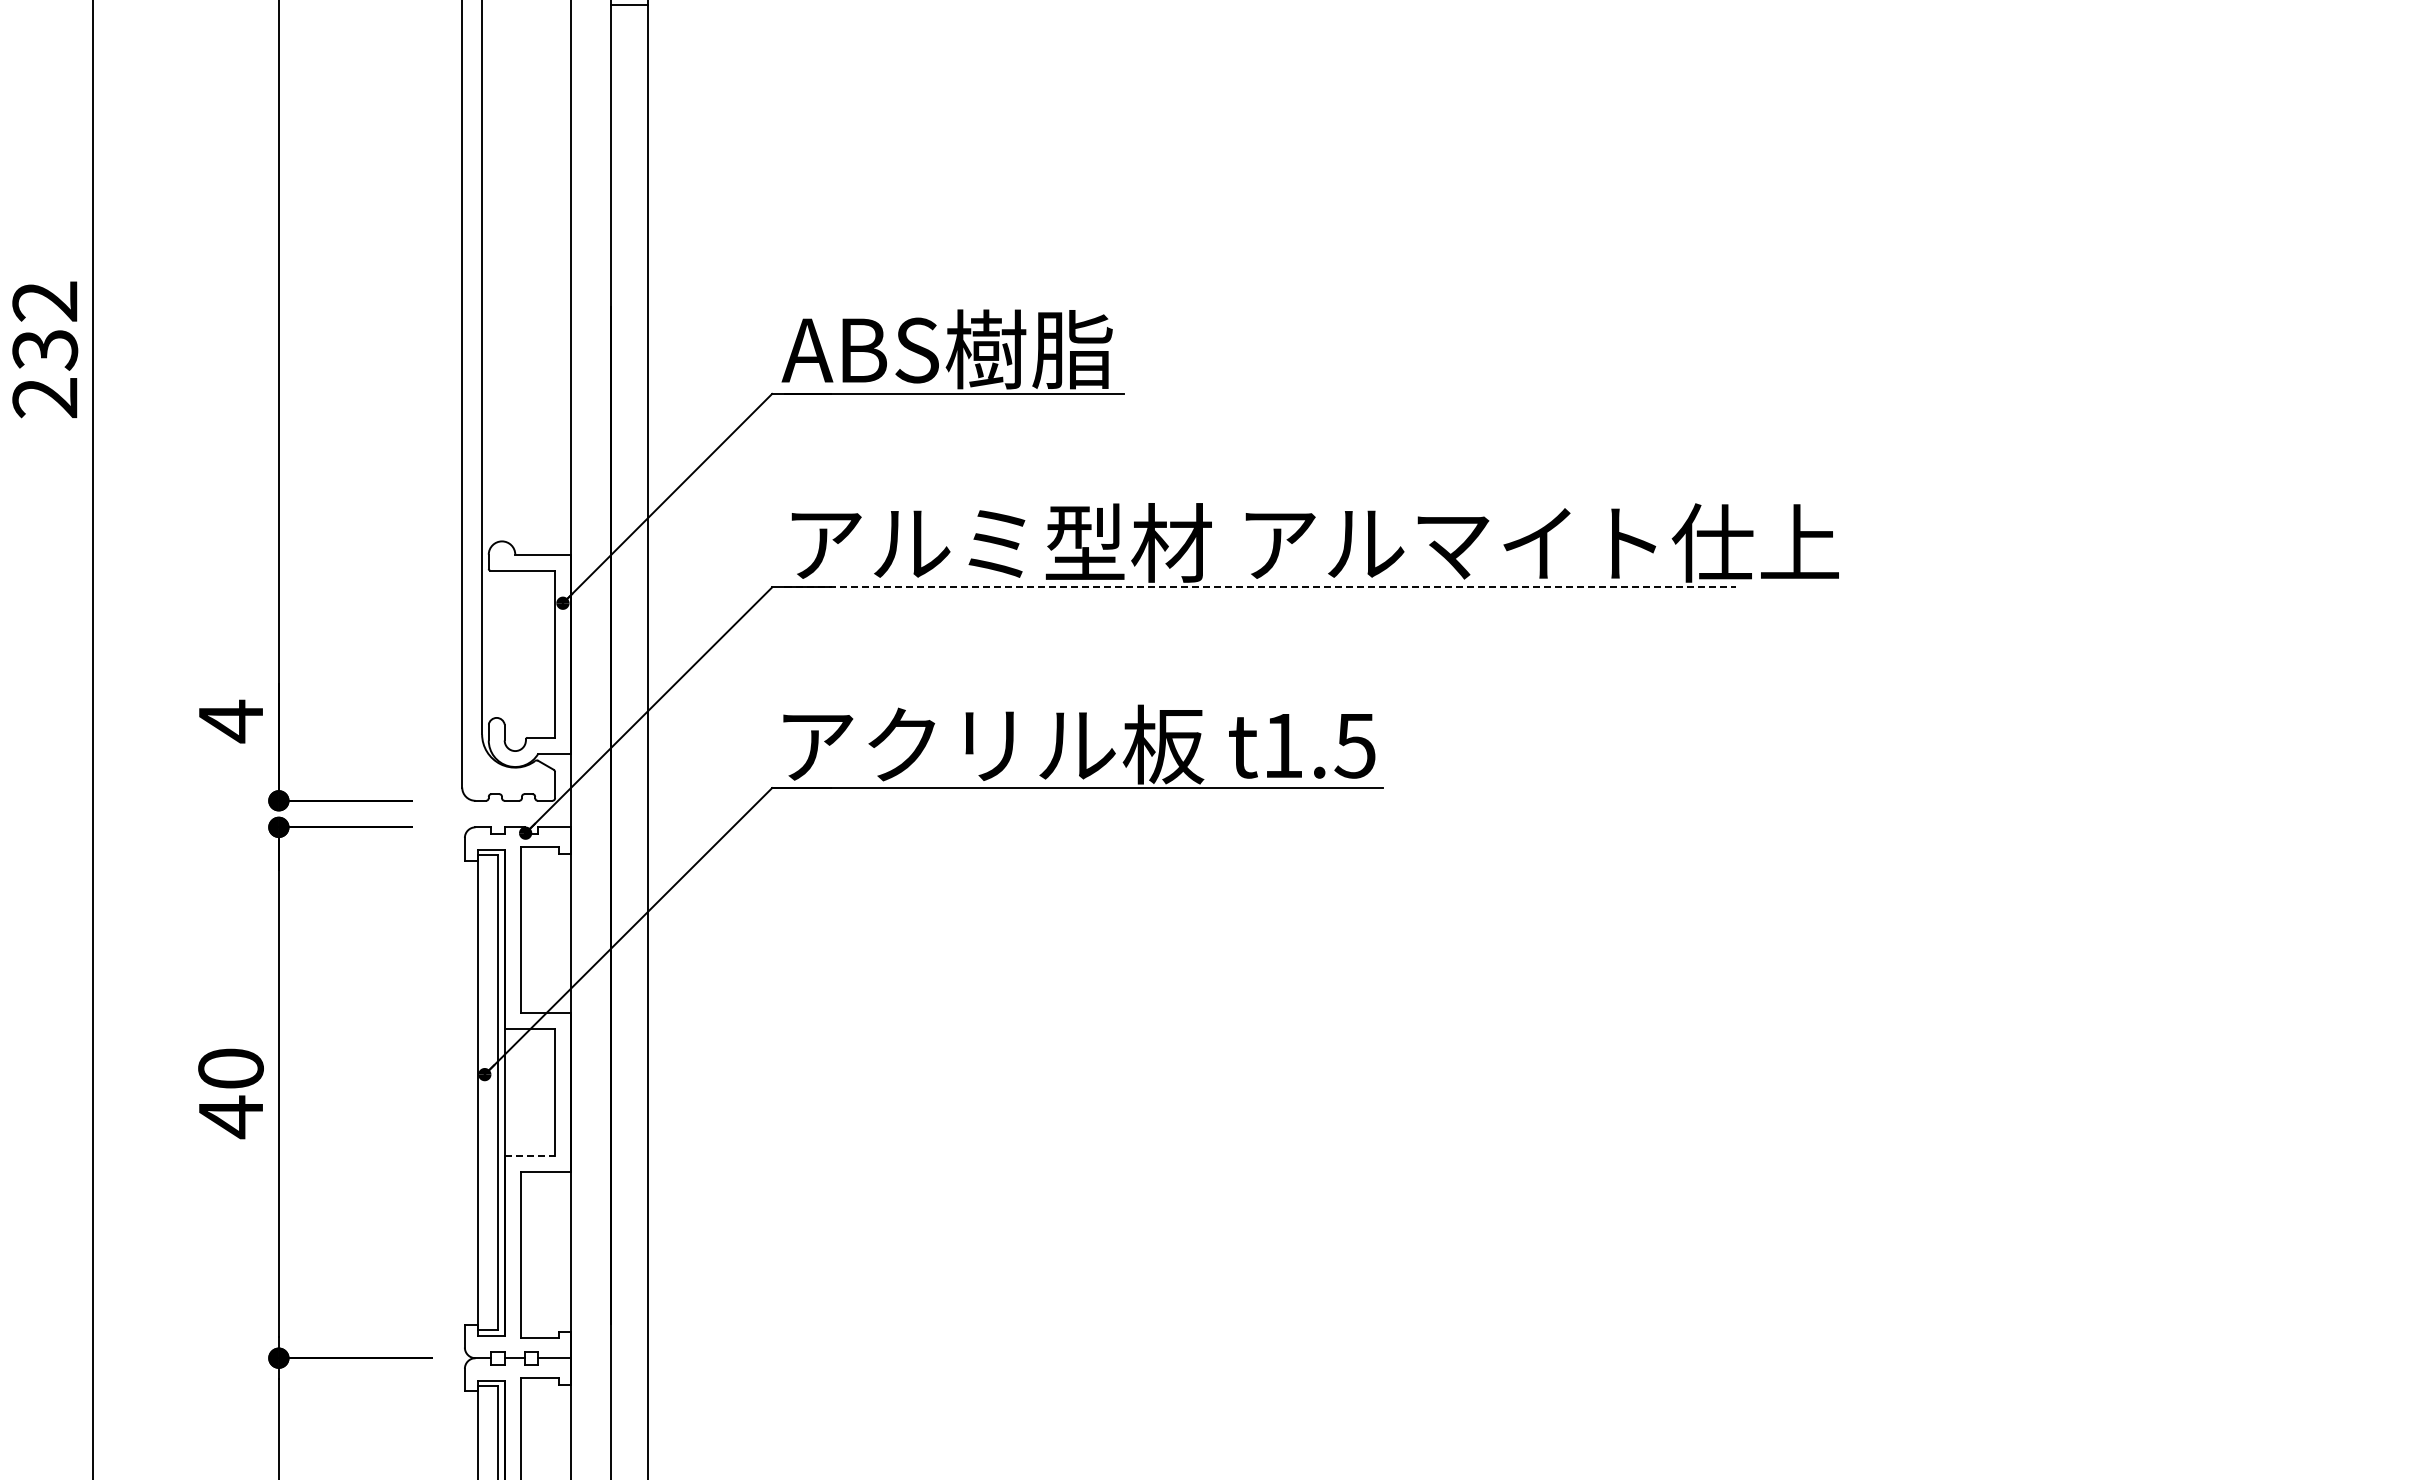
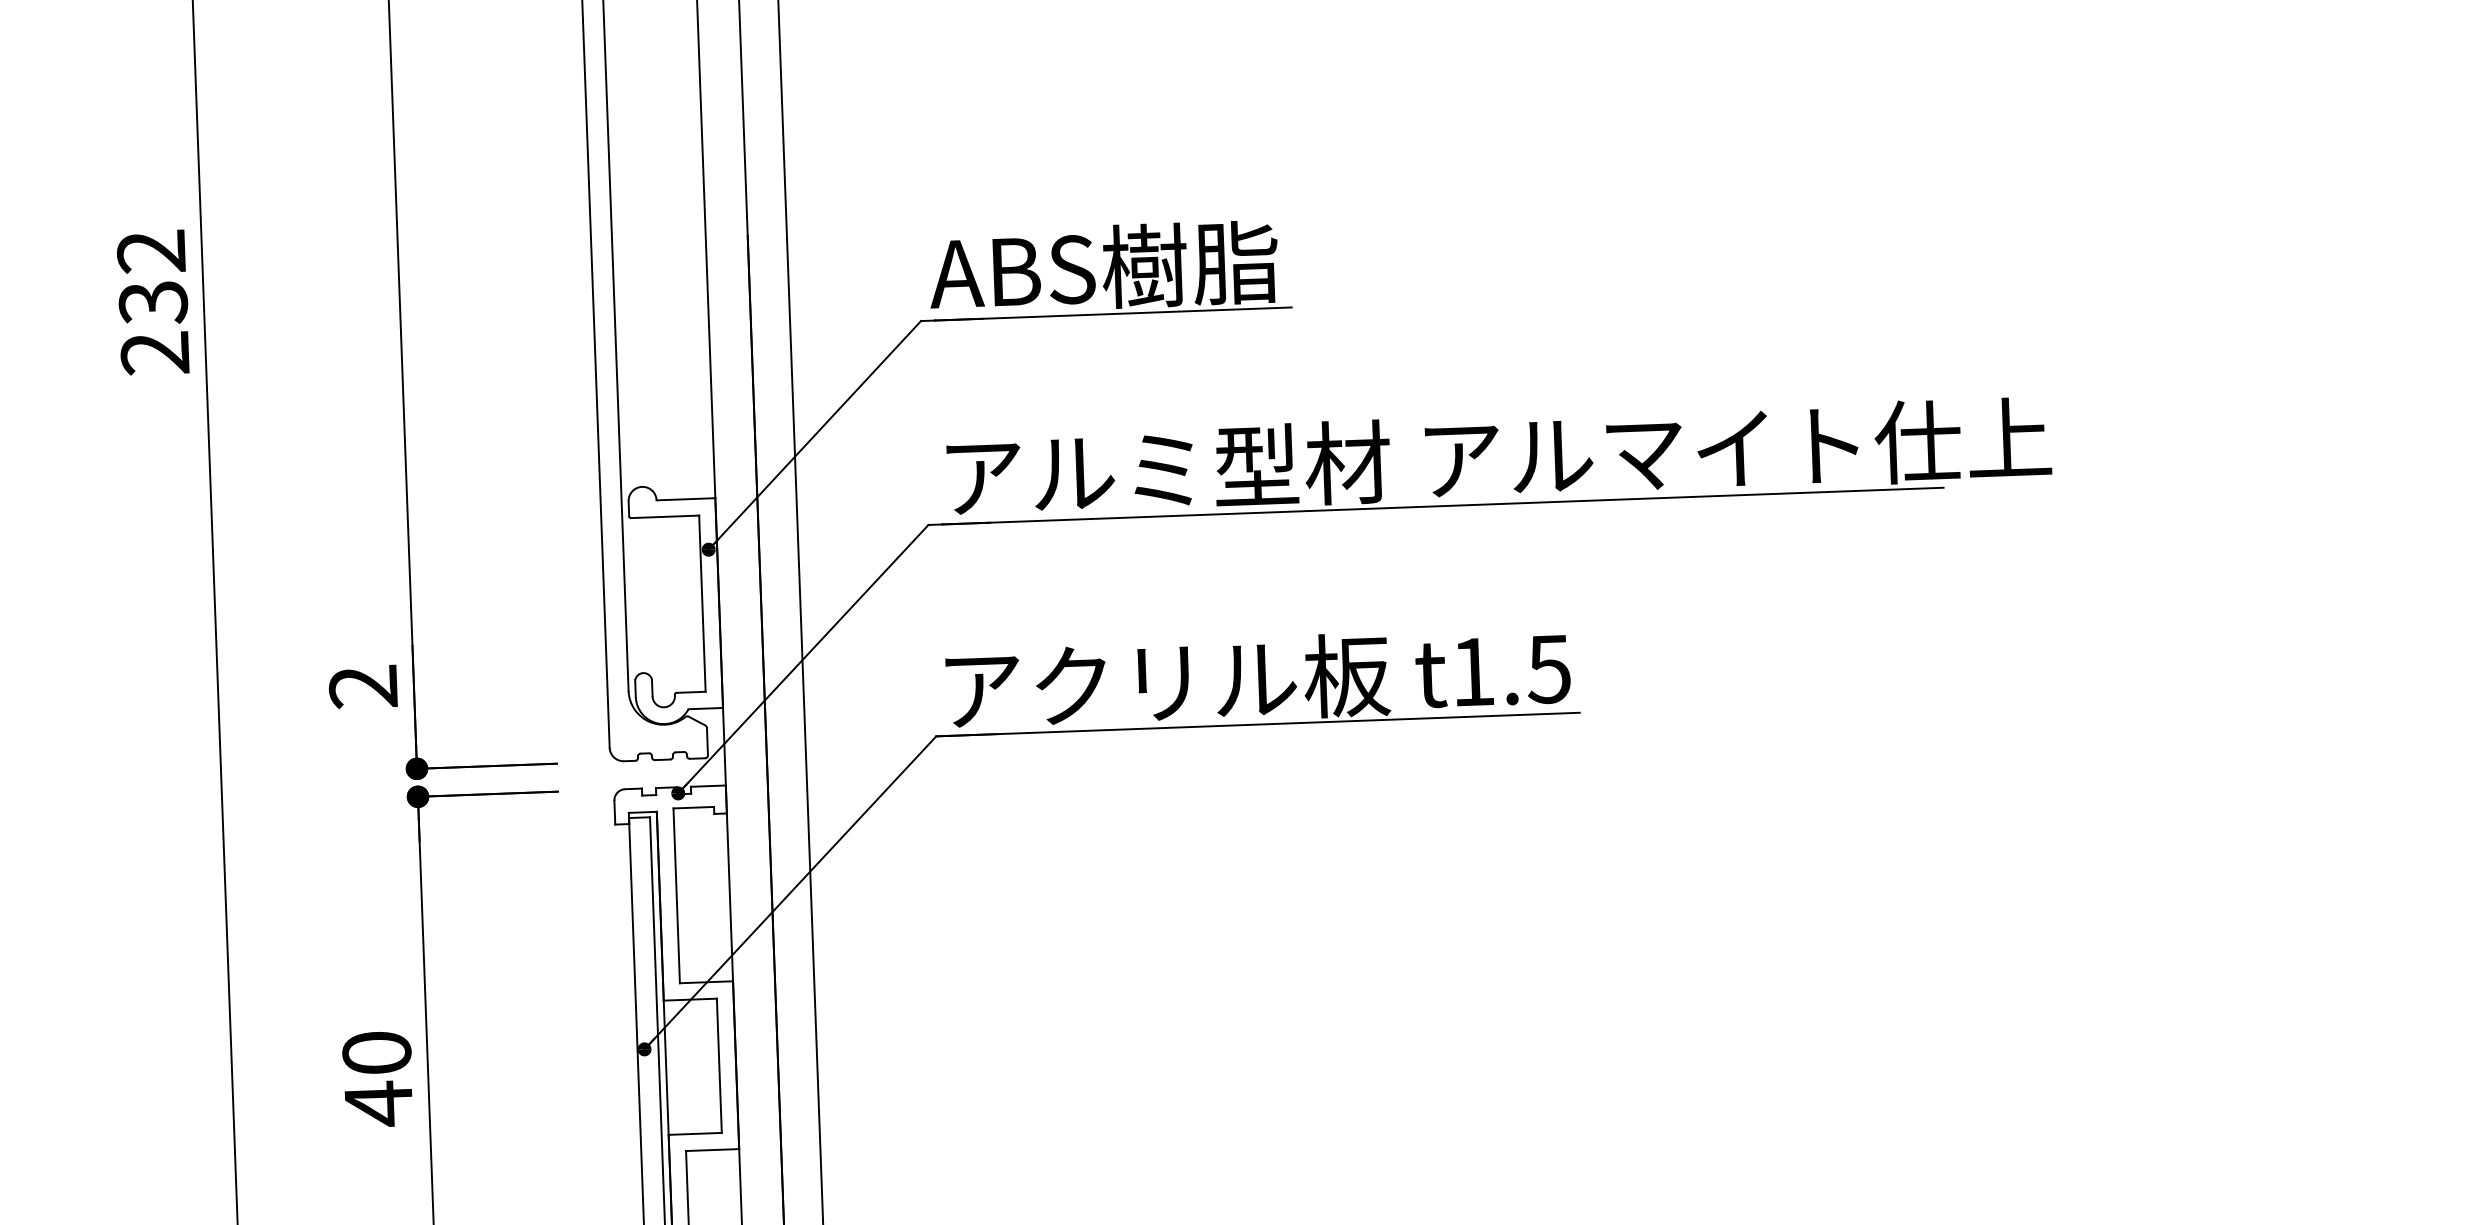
line: (1260, 587) -> (1443, 506), dashed -> solid
text: (230, 721) -> (362, 687), 4 -> 2
line: (530, 1156) -> (695, 1133), dashed -> solid

